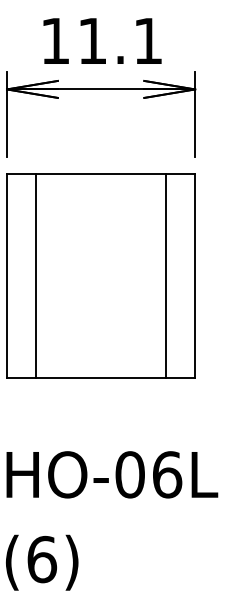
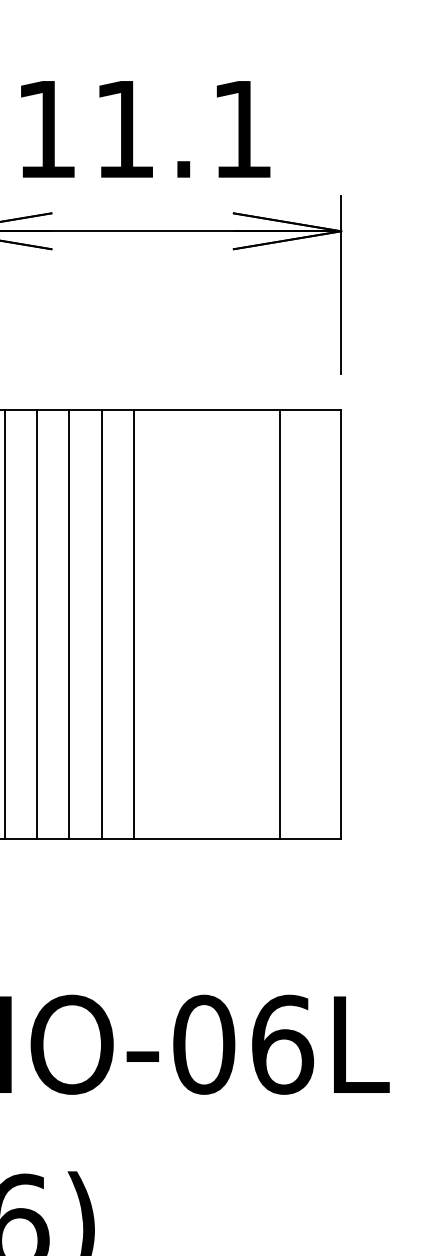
line: (51, 275) -> (37, 624), added
line: (66, 275) -> (69, 624), added
line: (81, 275) -> (101, 624), added
line: (96, 275) -> (132, 624), added

